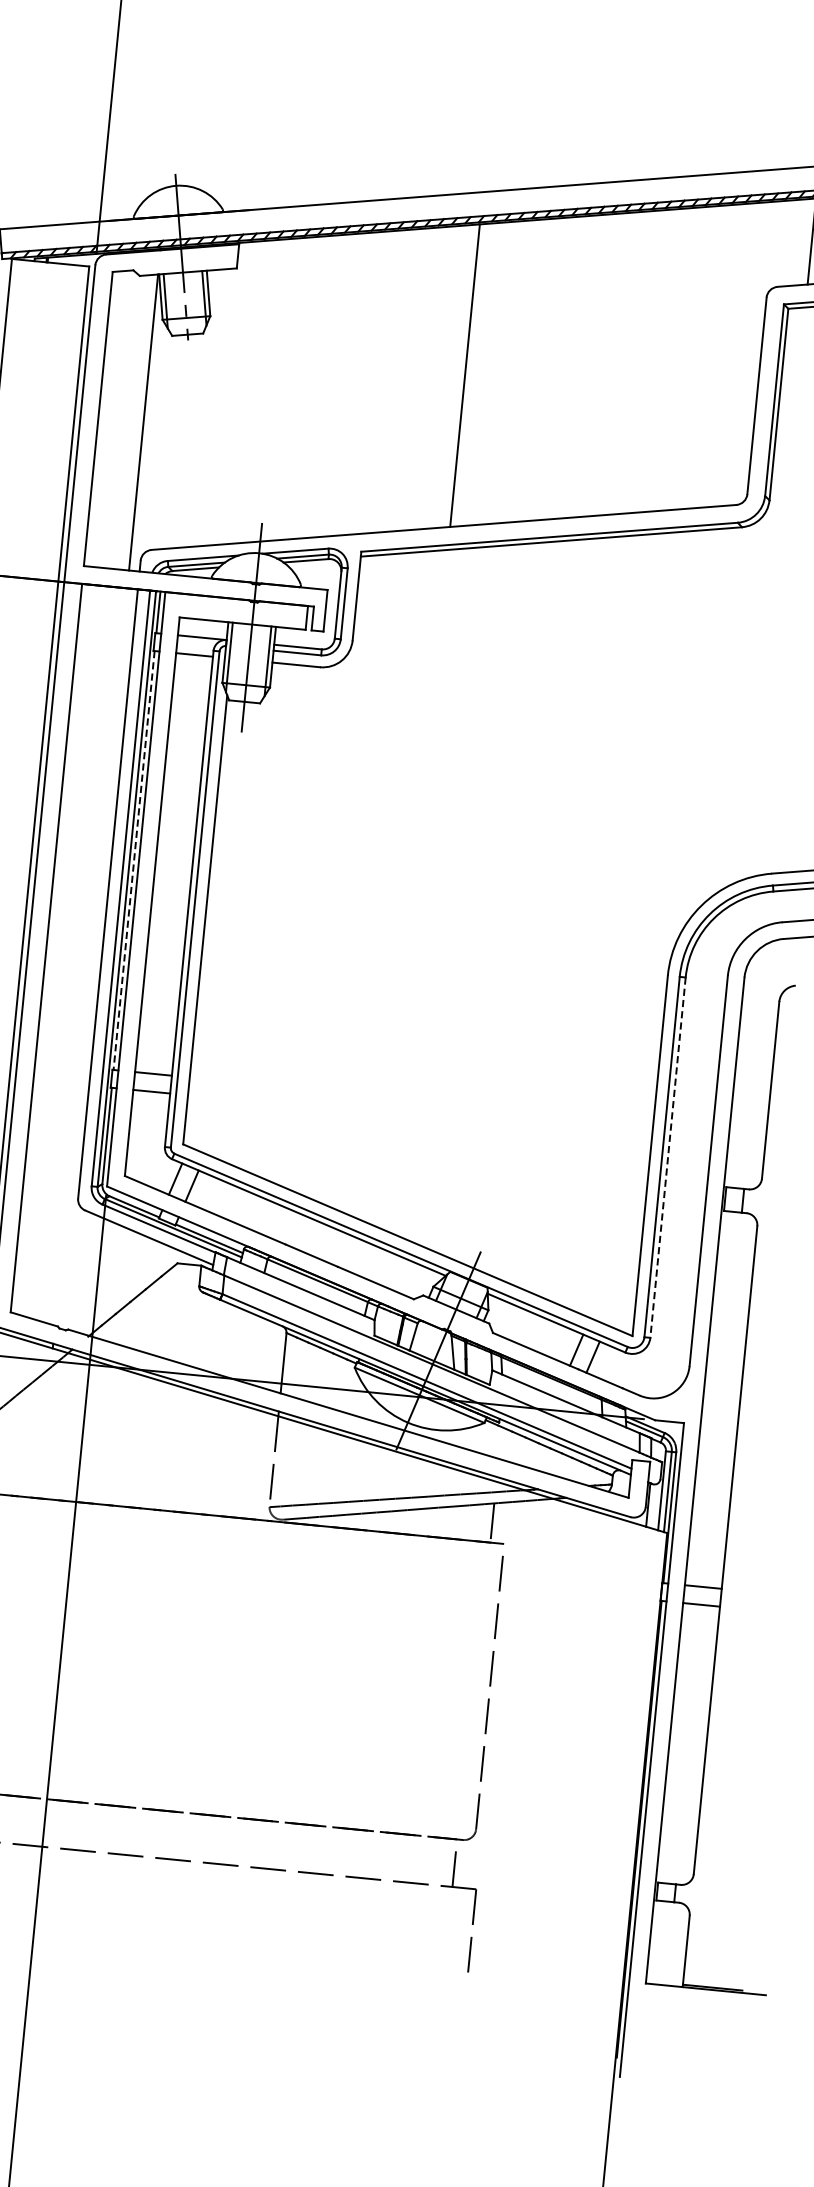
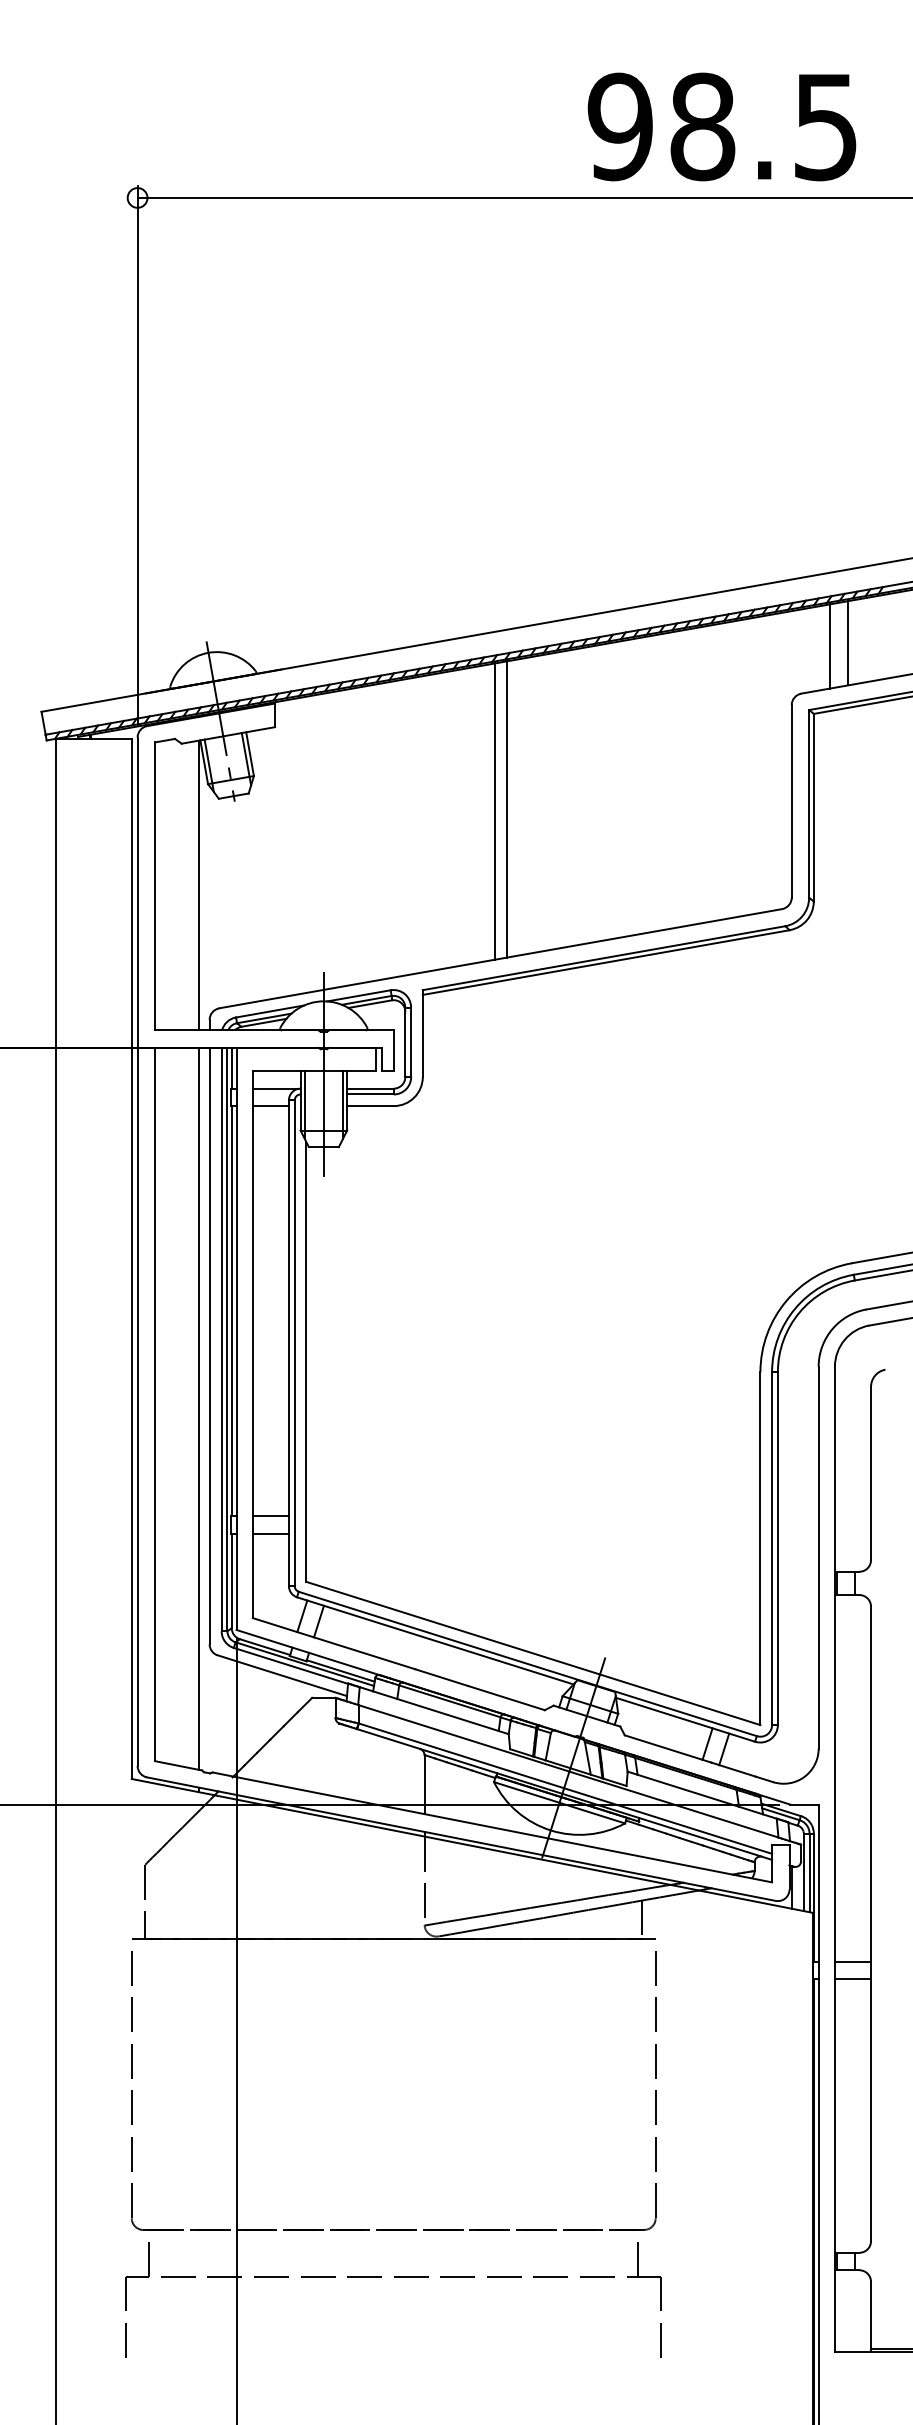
line: (453, 376) -> (495, 811), added
line: (133, 860) -> (231, 1311), dashed -> solid
line: (91, 956) -> (199, 1408), added
line: (667, 1158) -> (777, 1549), dashed -> solid

